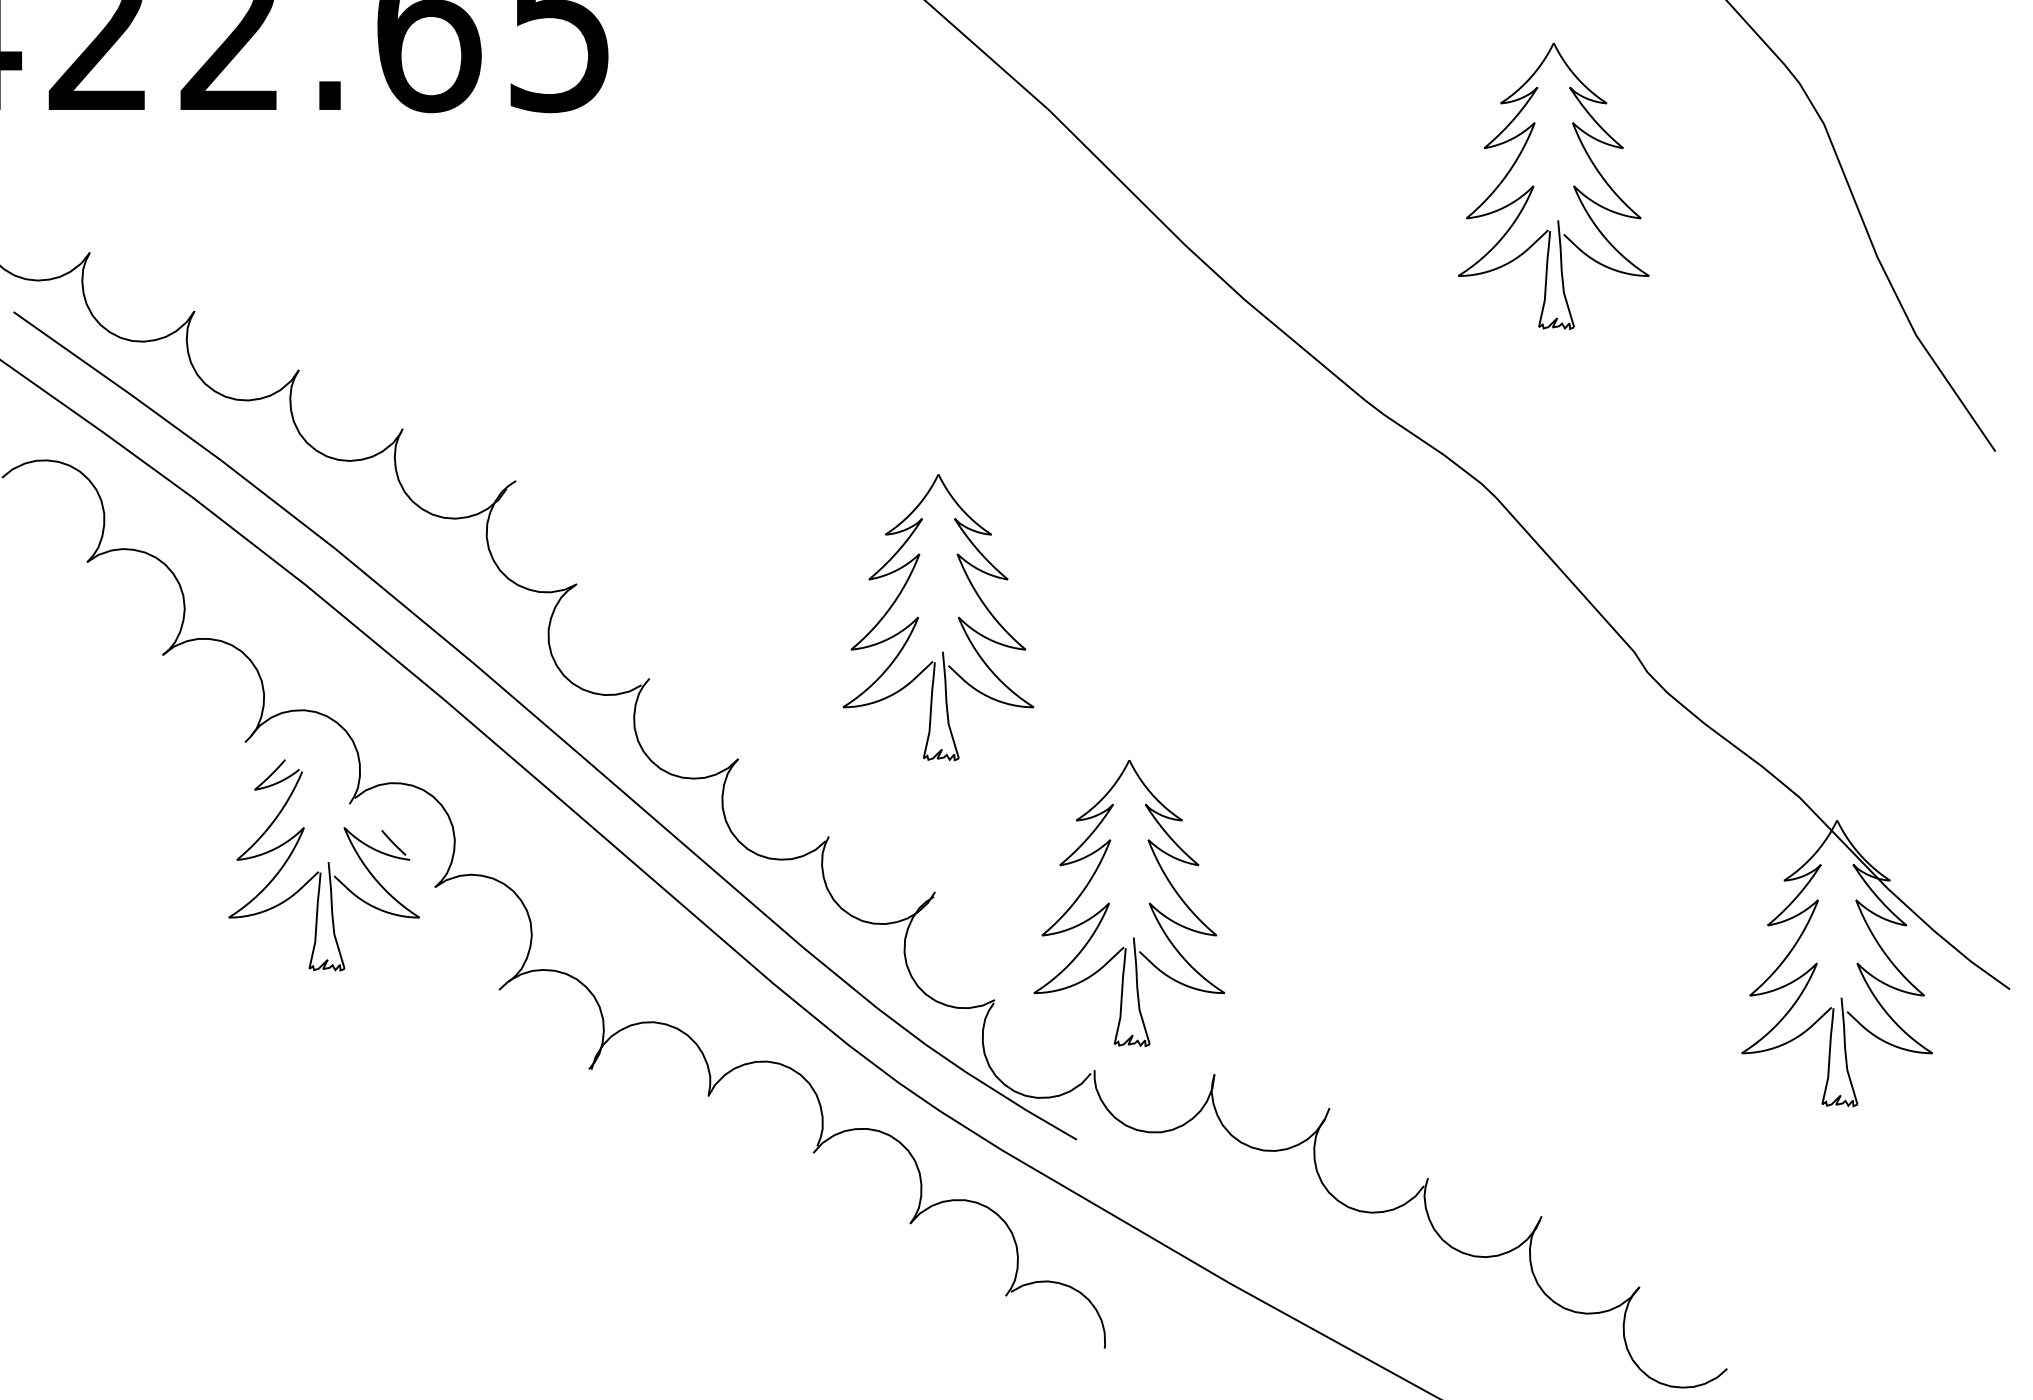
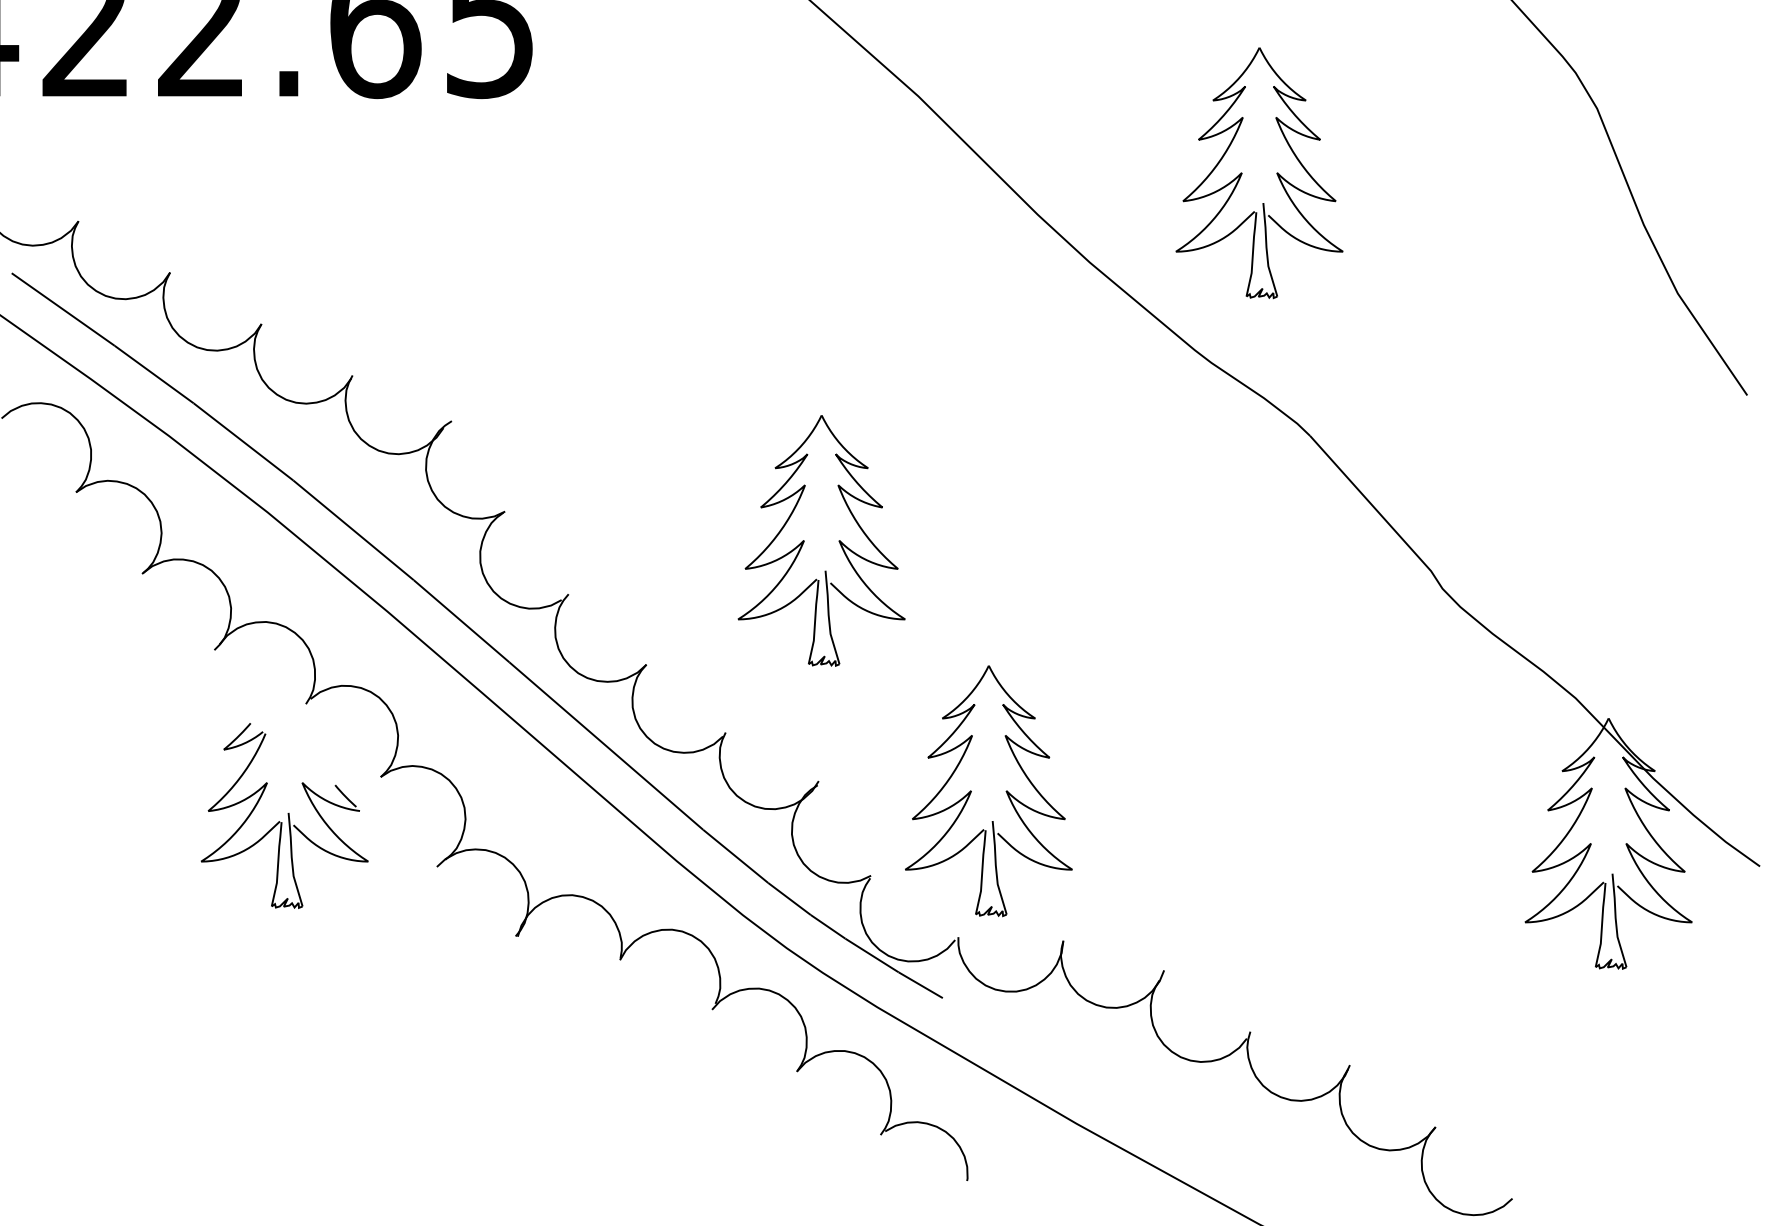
part: (1534, 186) -> (1242, 173), moved
part: (323, 865) -> (284, 815), moved

